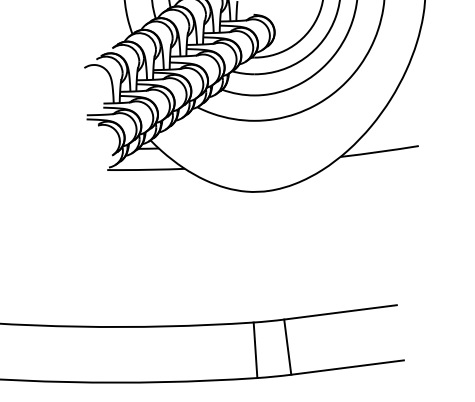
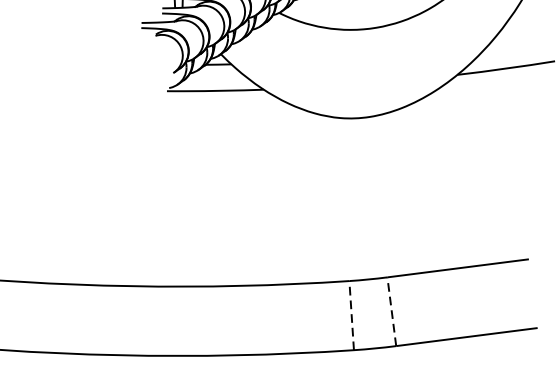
line: (287, 347) -> (391, 312), solid -> dashed
line: (255, 350) -> (351, 315), solid -> dashed

